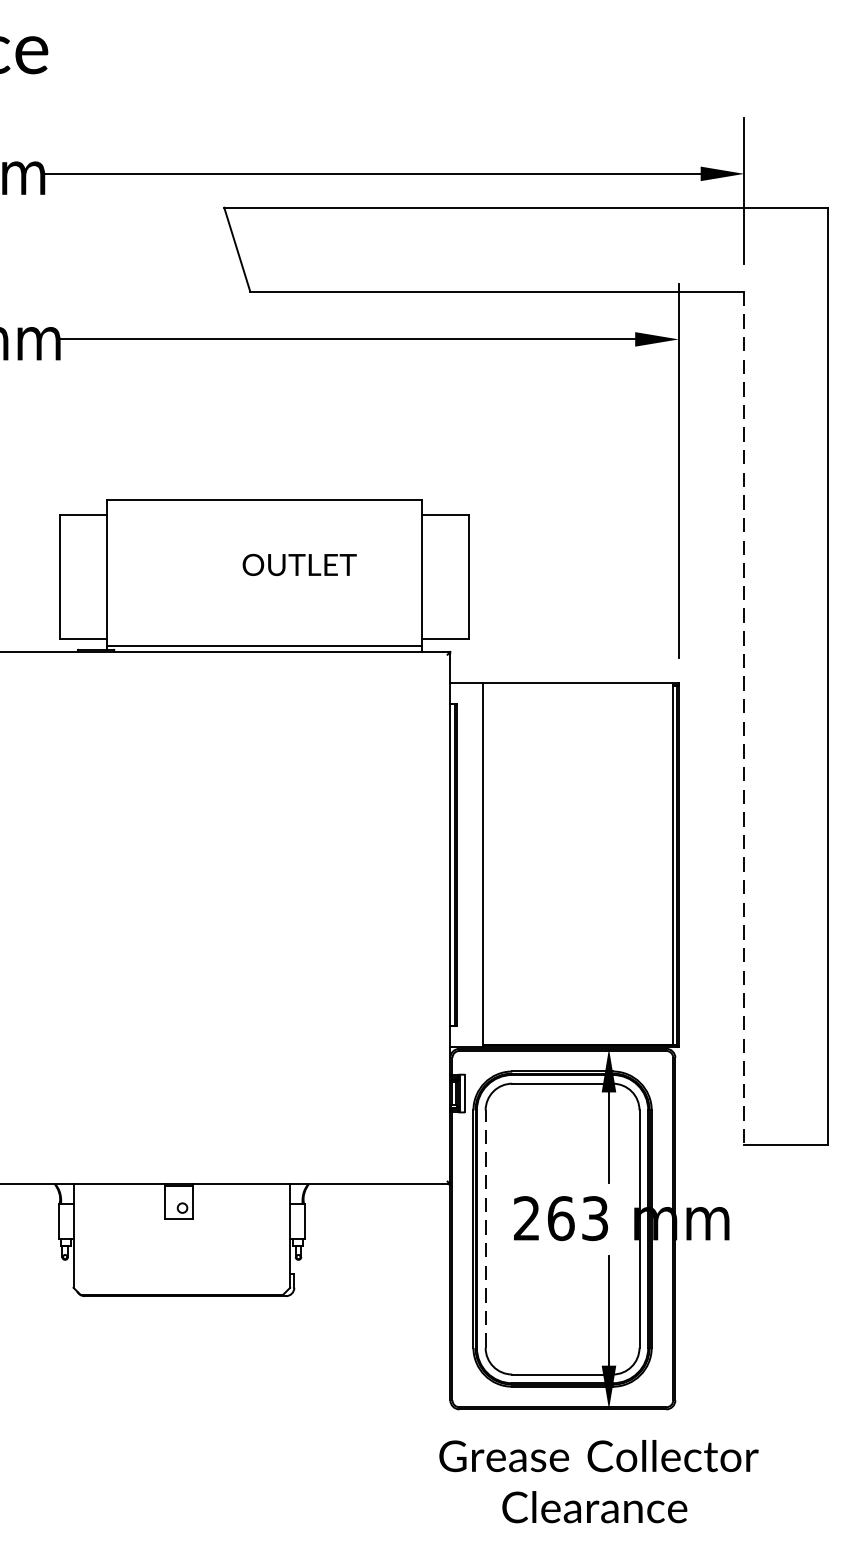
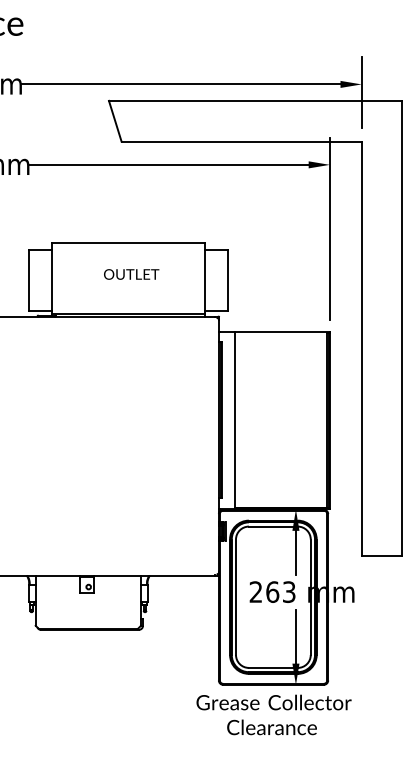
text: (299, 564) -> (131, 274), moved
line: (743, 719) -> (361, 349), dashed -> solid
line: (486, 1229) -> (236, 597), dashed -> solid
text: (597, 1480) -> (273, 714), moved

